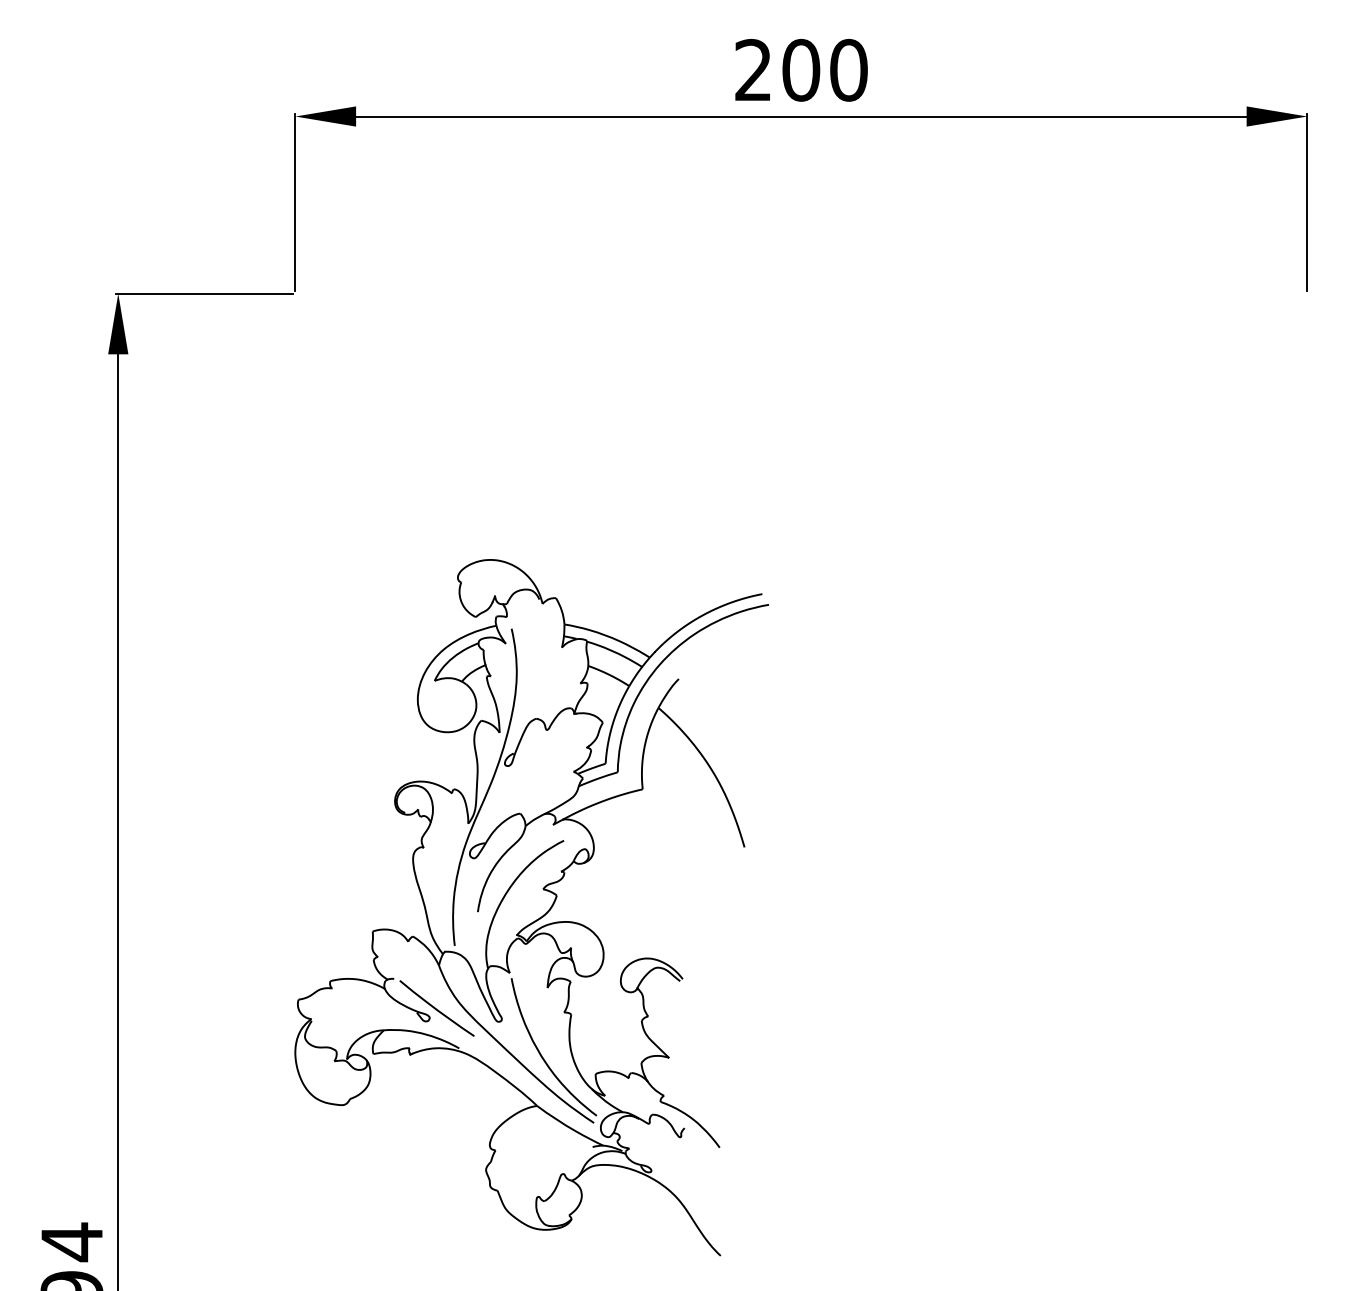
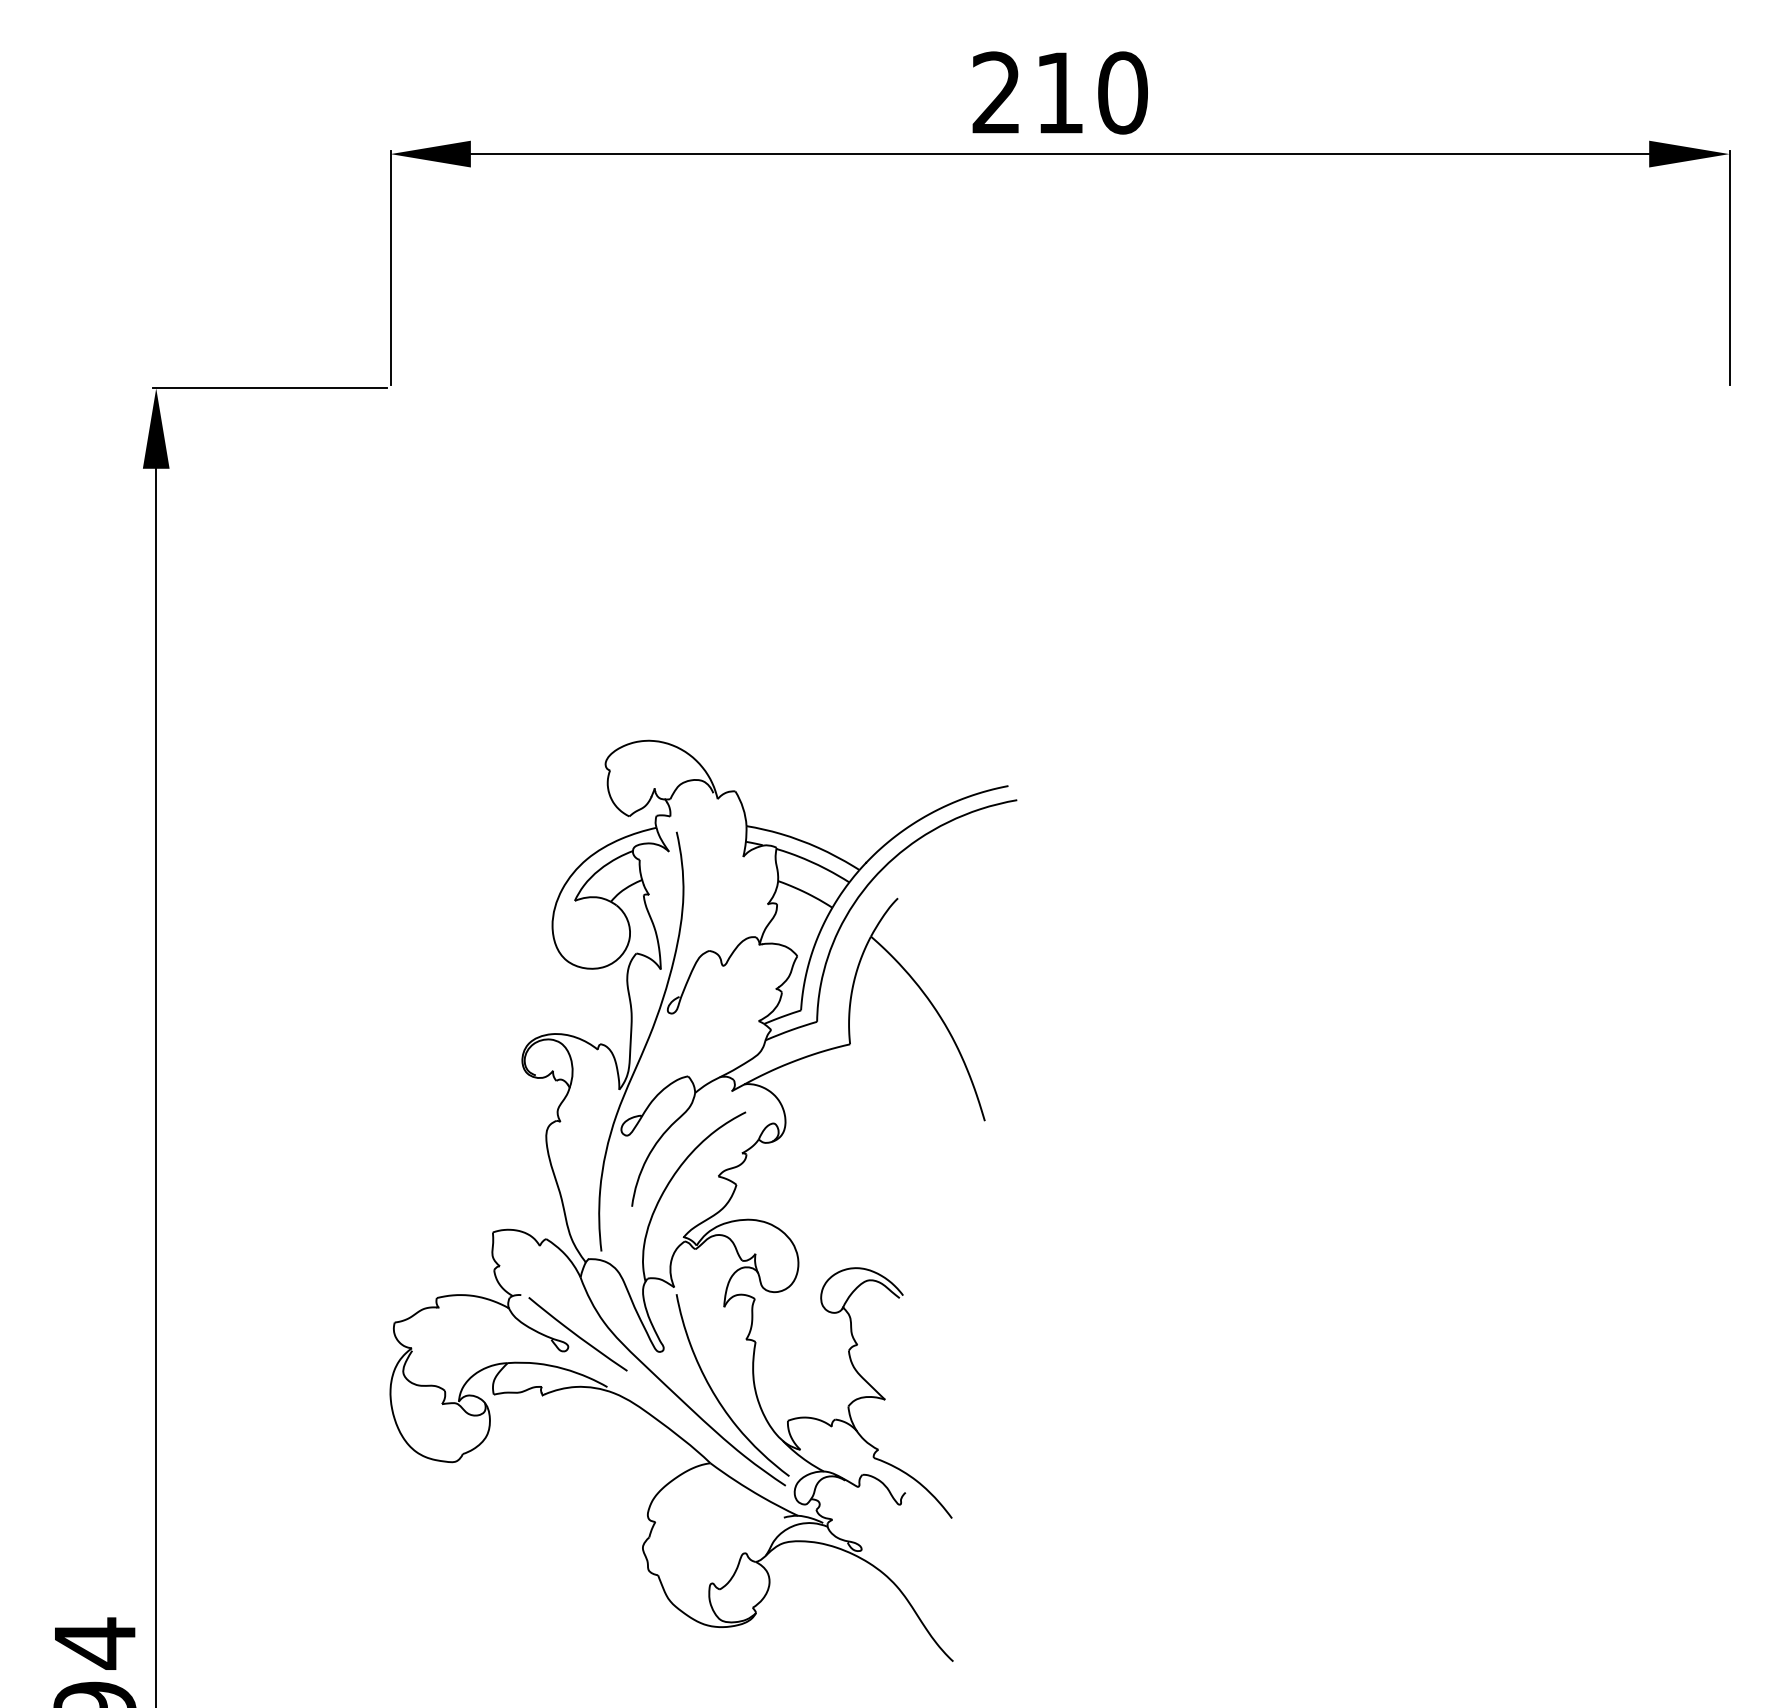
text: (800, 69) -> (1059, 92), 200 -> 210

